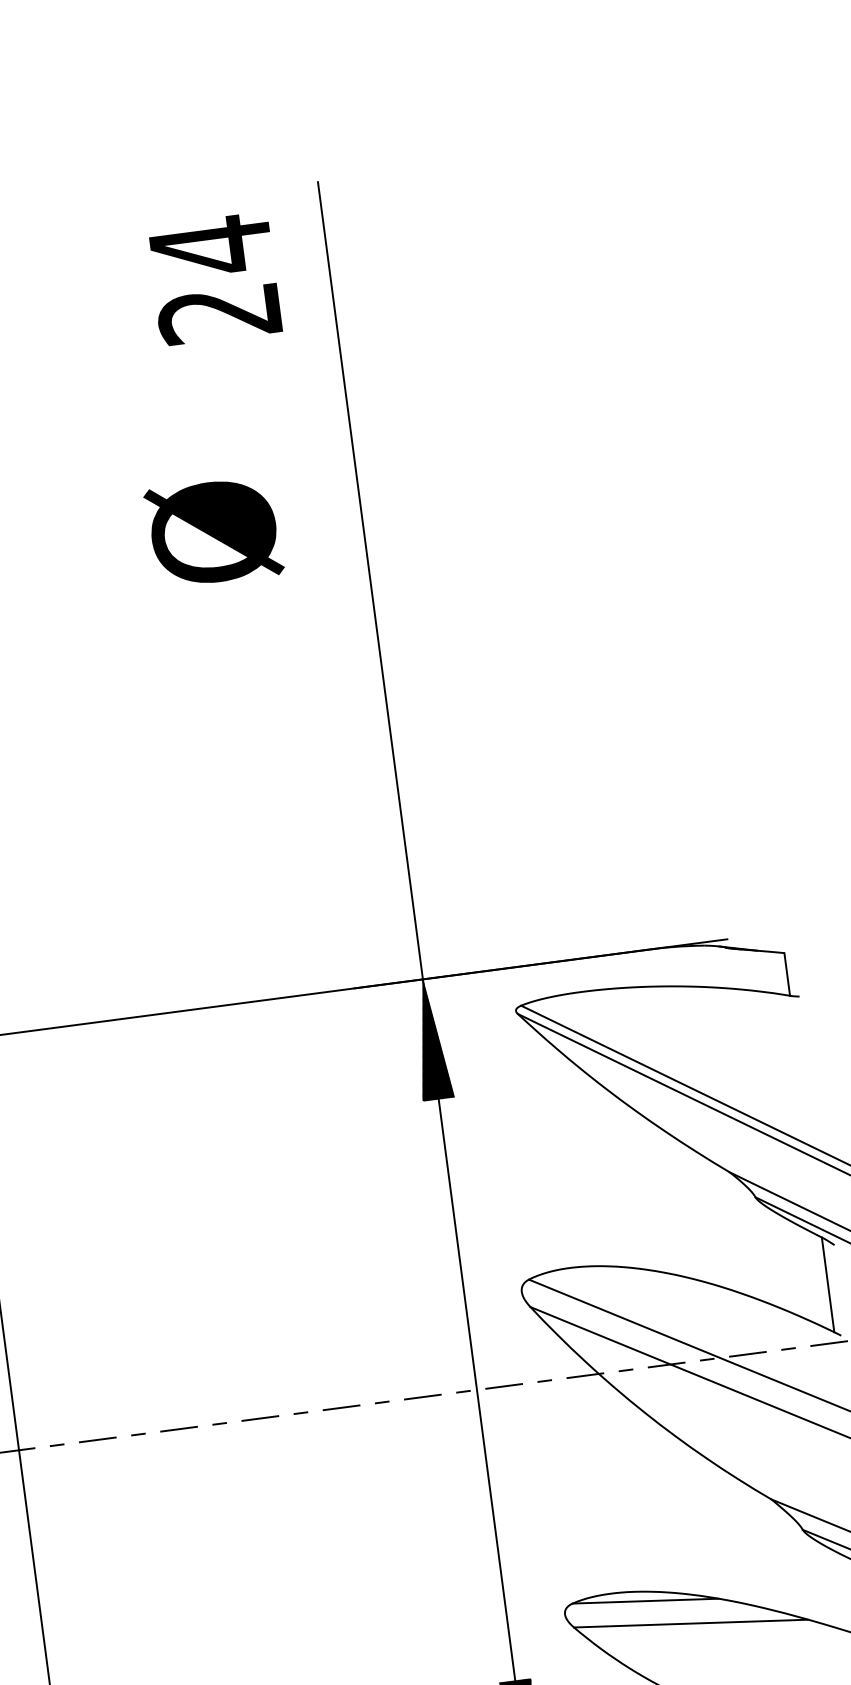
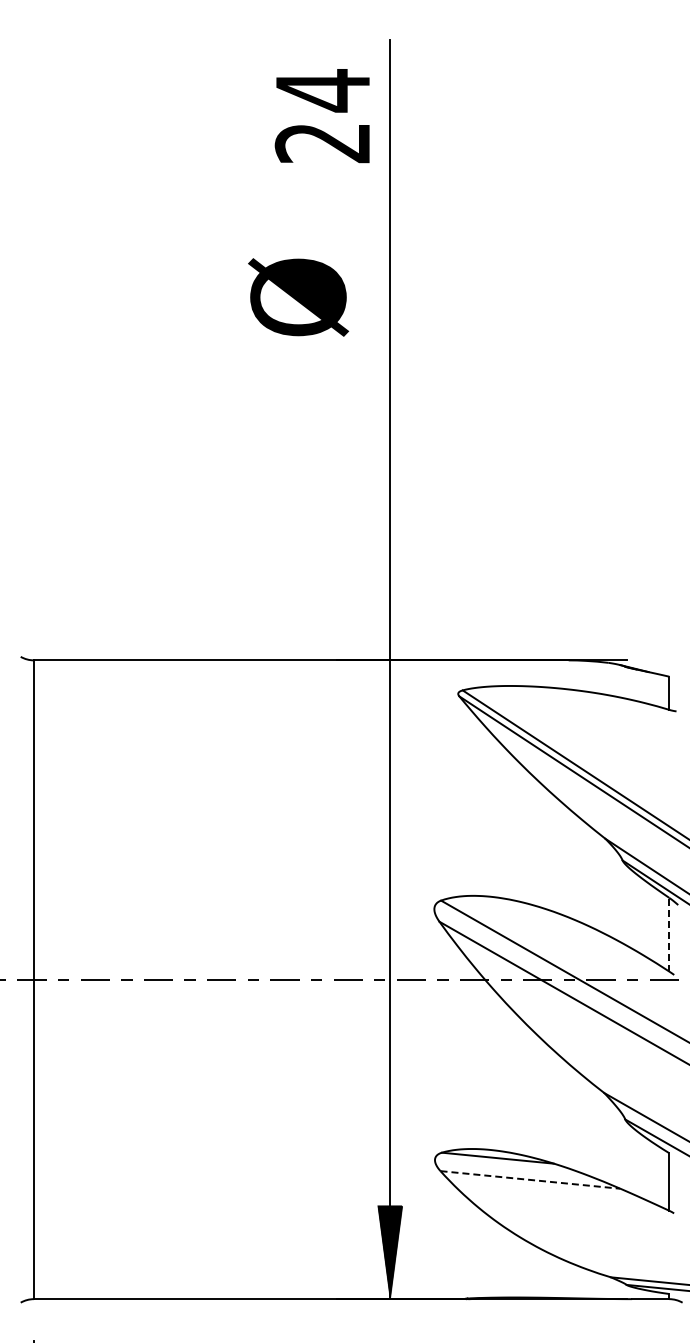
text: (213, 279) -> (321, 116), moved
text: (213, 532) -> (298, 297), moved
hatch: (431, 1038) -> (390, 706), removed
line: (828, 1284) -> (669, 934), solid -> dashed
line: (691, 1623) -> (530, 1179), solid -> dashed

